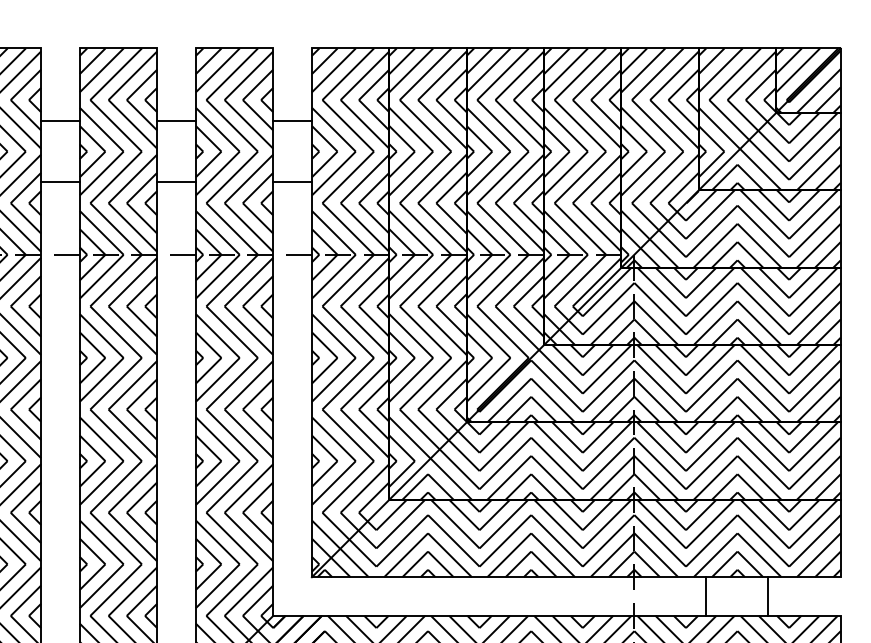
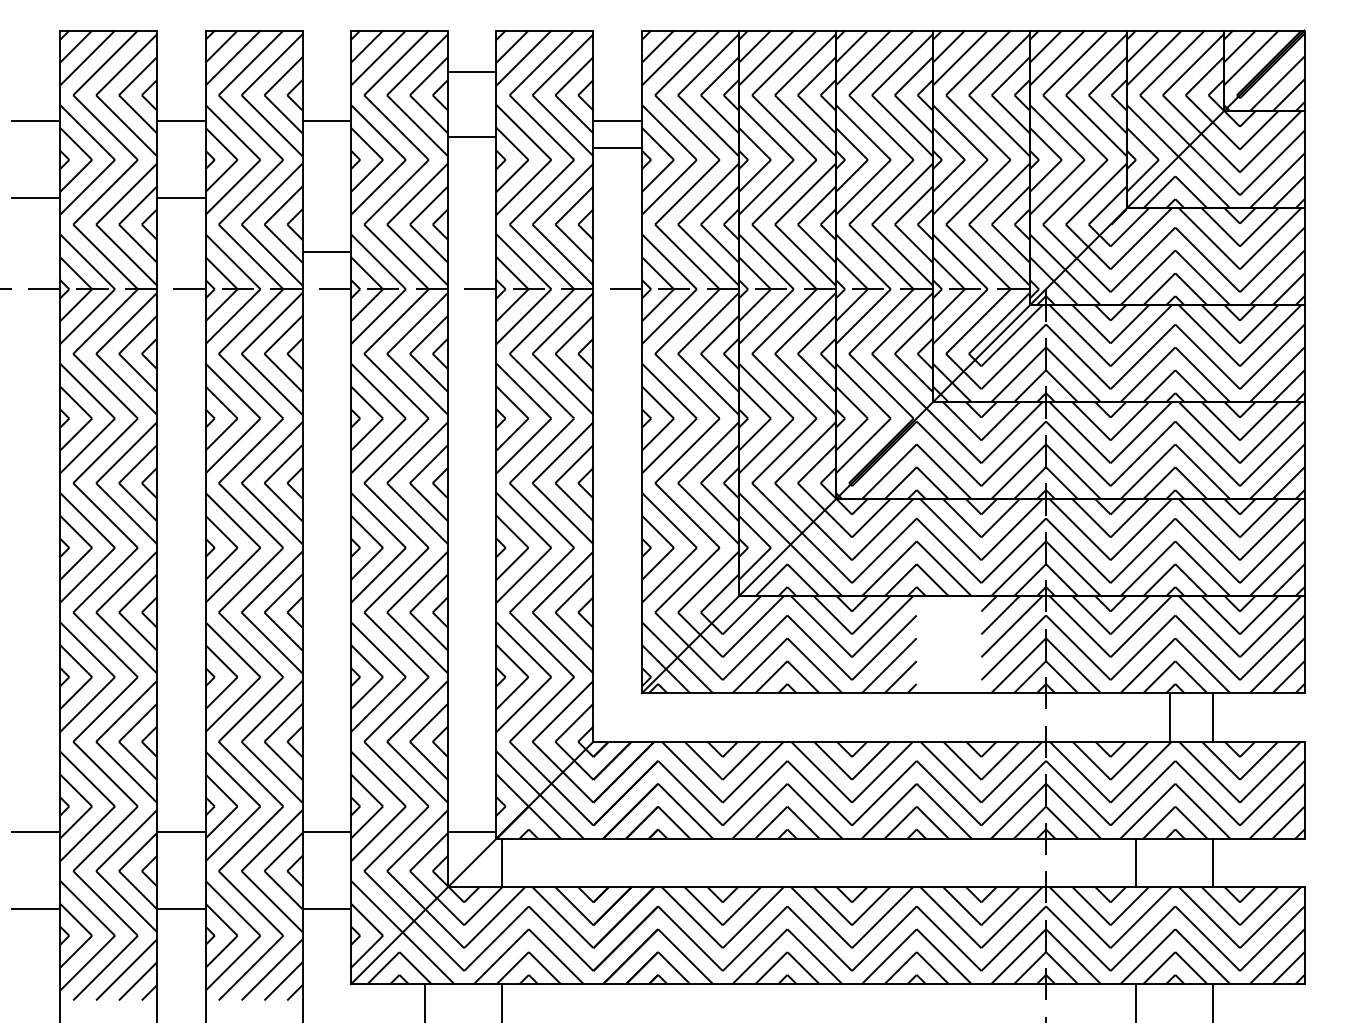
line: (175, 120) -> (471, 72), moved
line: (60, 182) -> (326, 252), moved
line: (175, 182) -> (471, 137), moved
line: (292, 182) -> (617, 148), moved
hatch: (556, 538) -> (948, 644), removed
line: (706, 596) -> (1170, 717), moved

